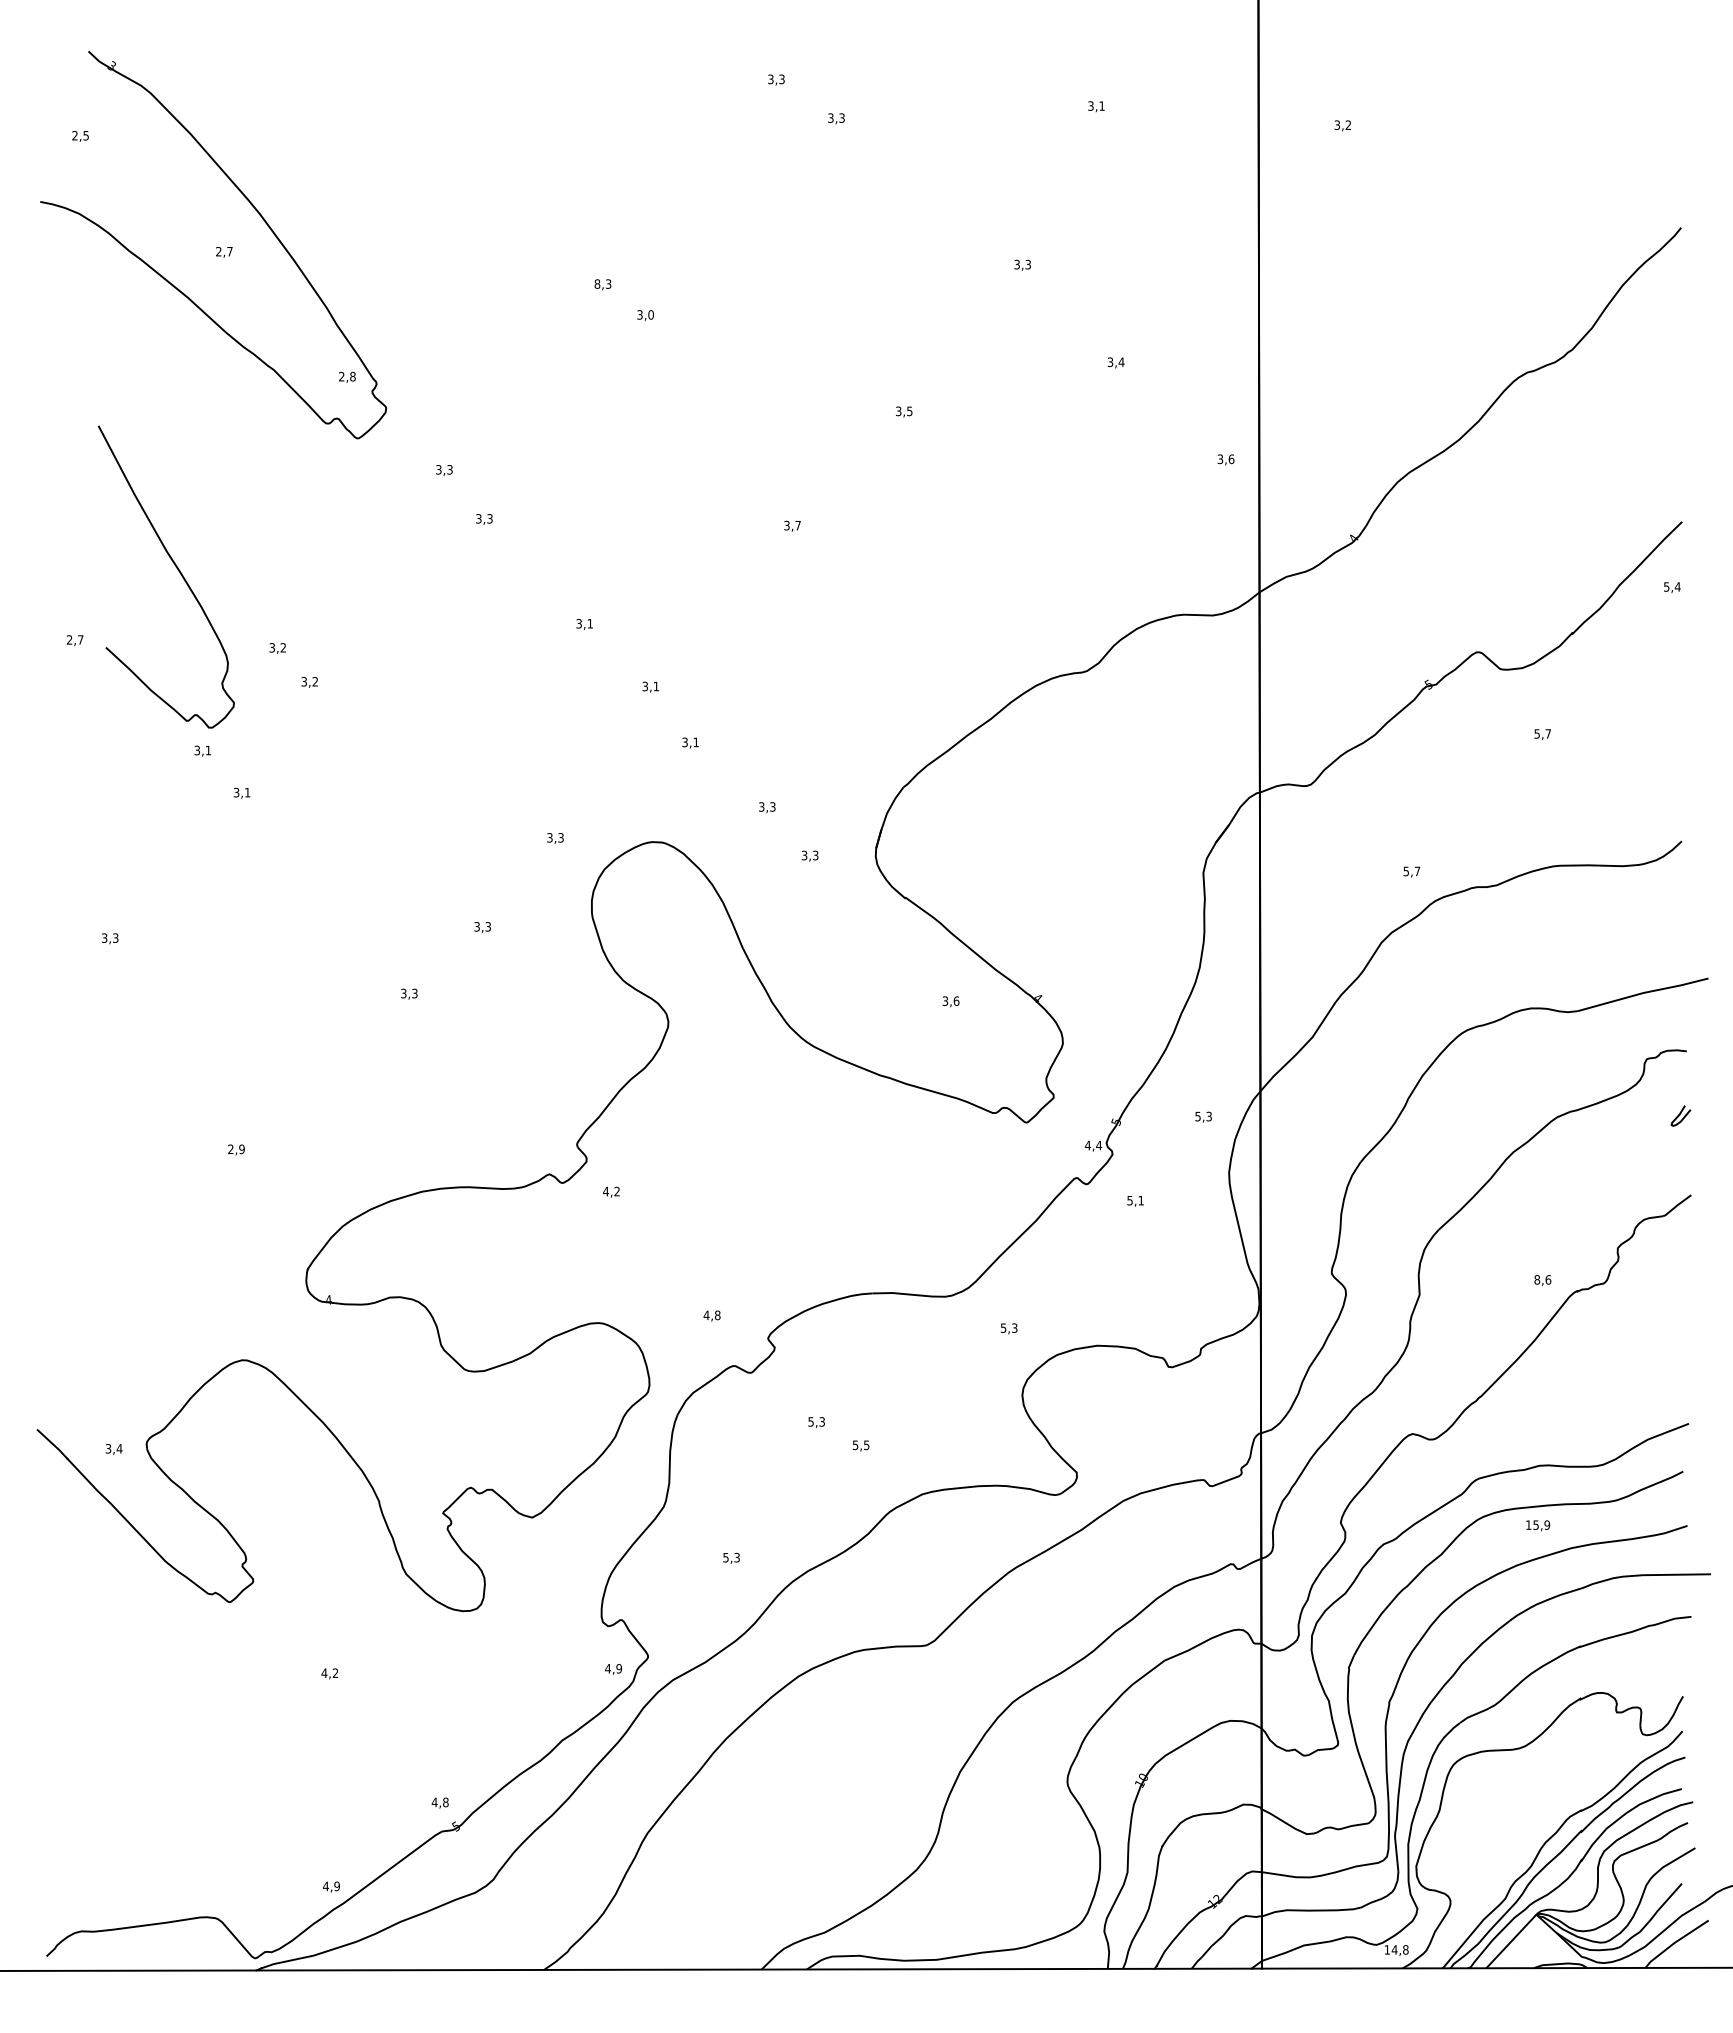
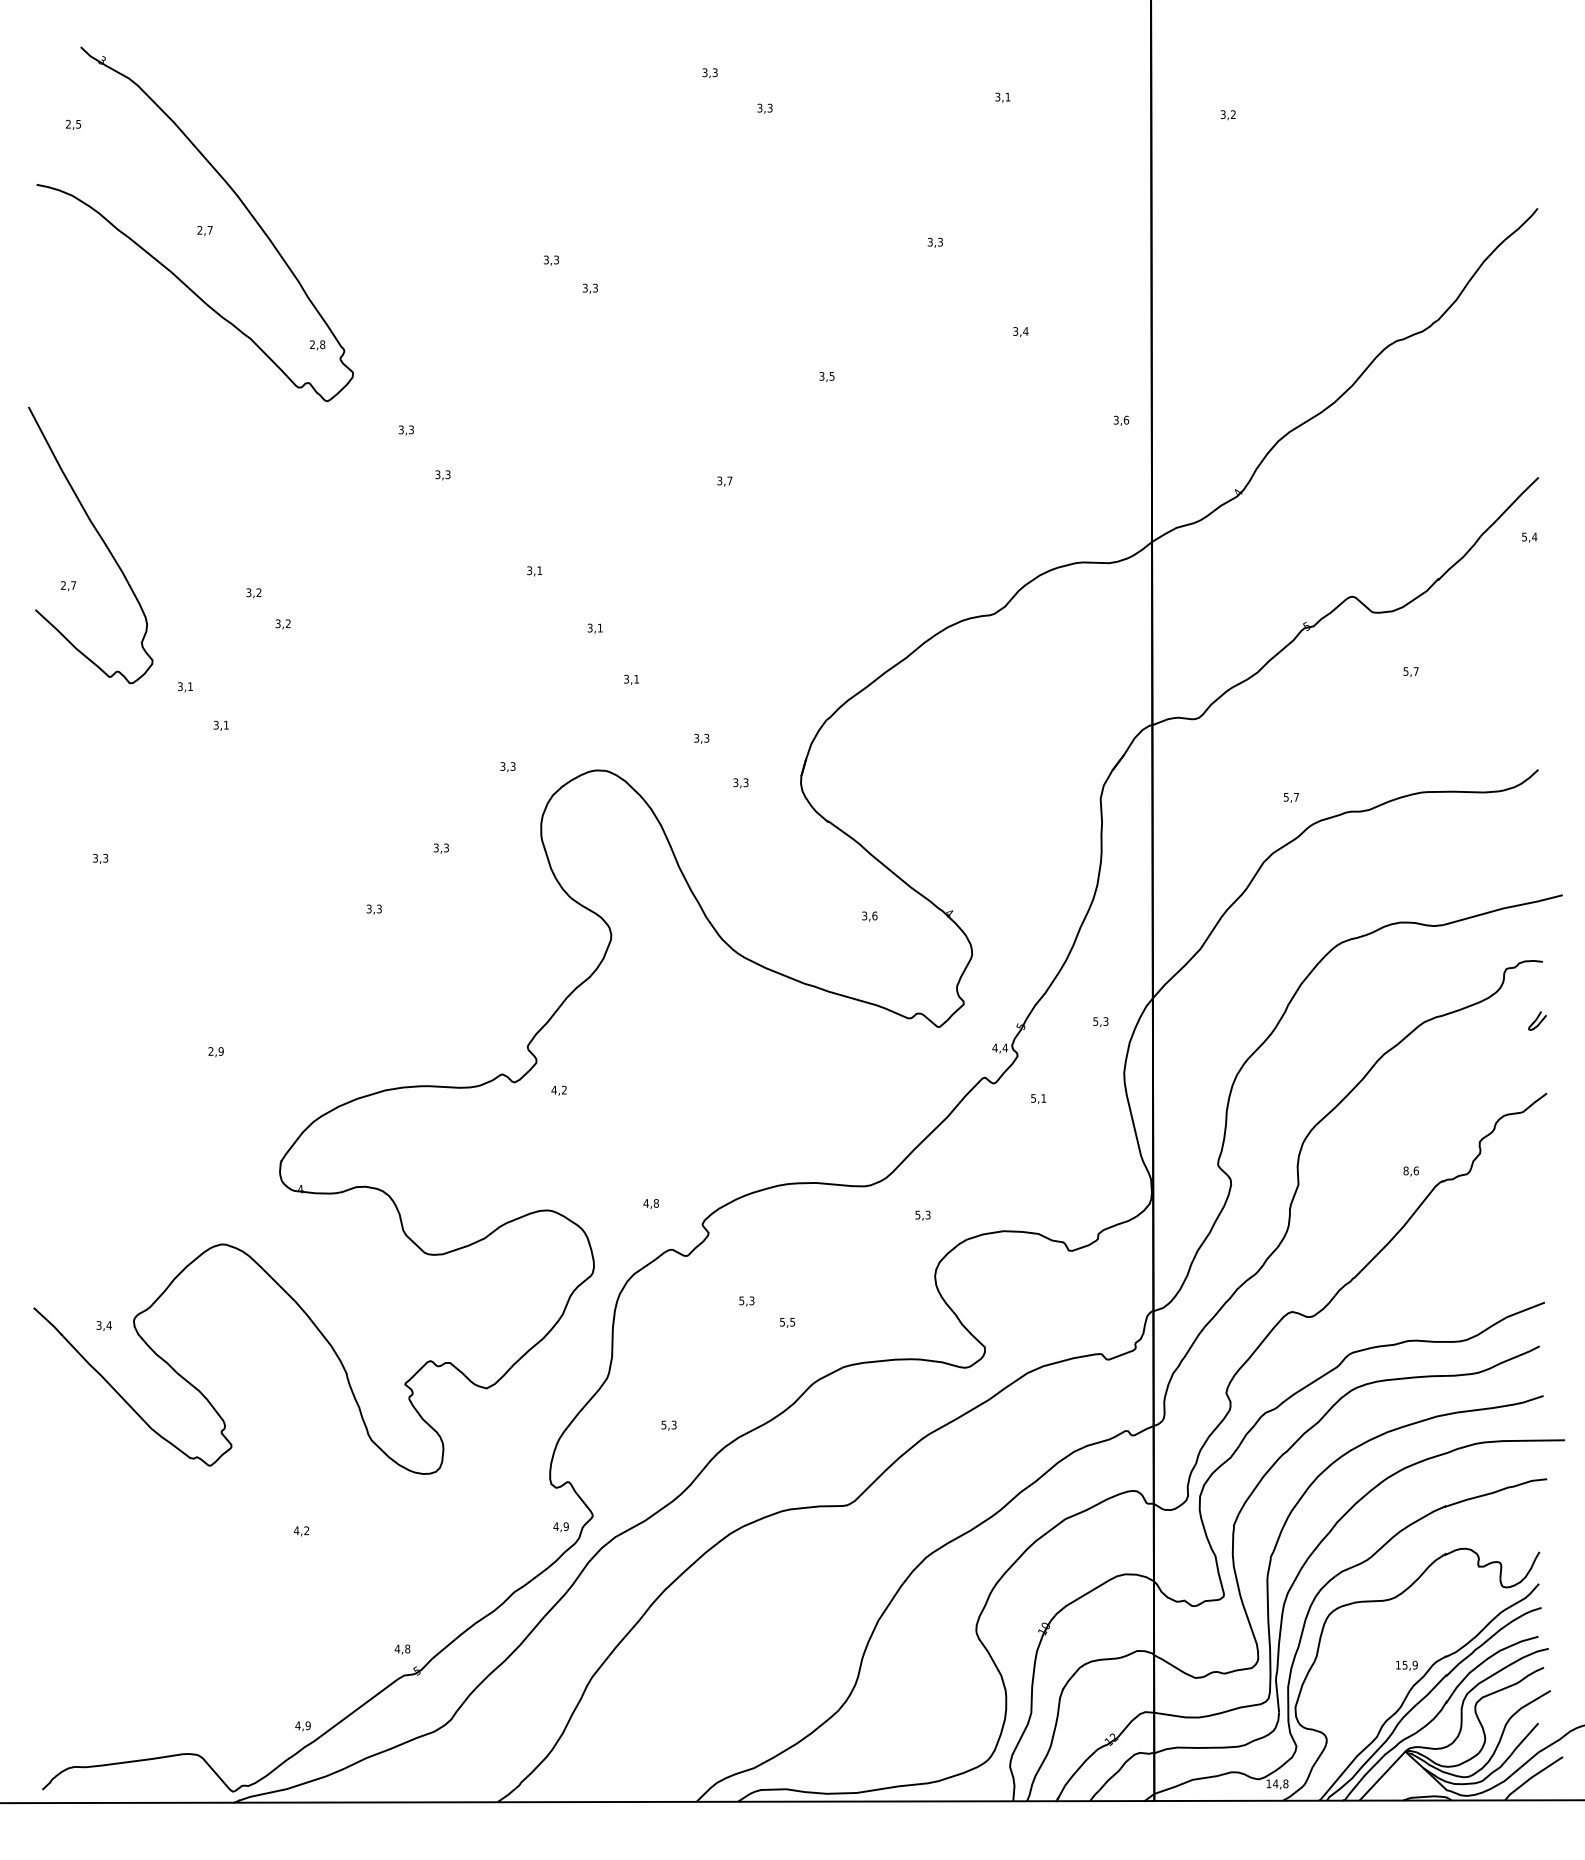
text: (597, 283) -> (546, 259), 8,3 -> 3,3
text: (650, 314) -> (594, 287), 3,0 -> 3,3
curve: (176, 568) -> (99, 537), moved
text: (1538, 1525) -> (1407, 1665), moved

